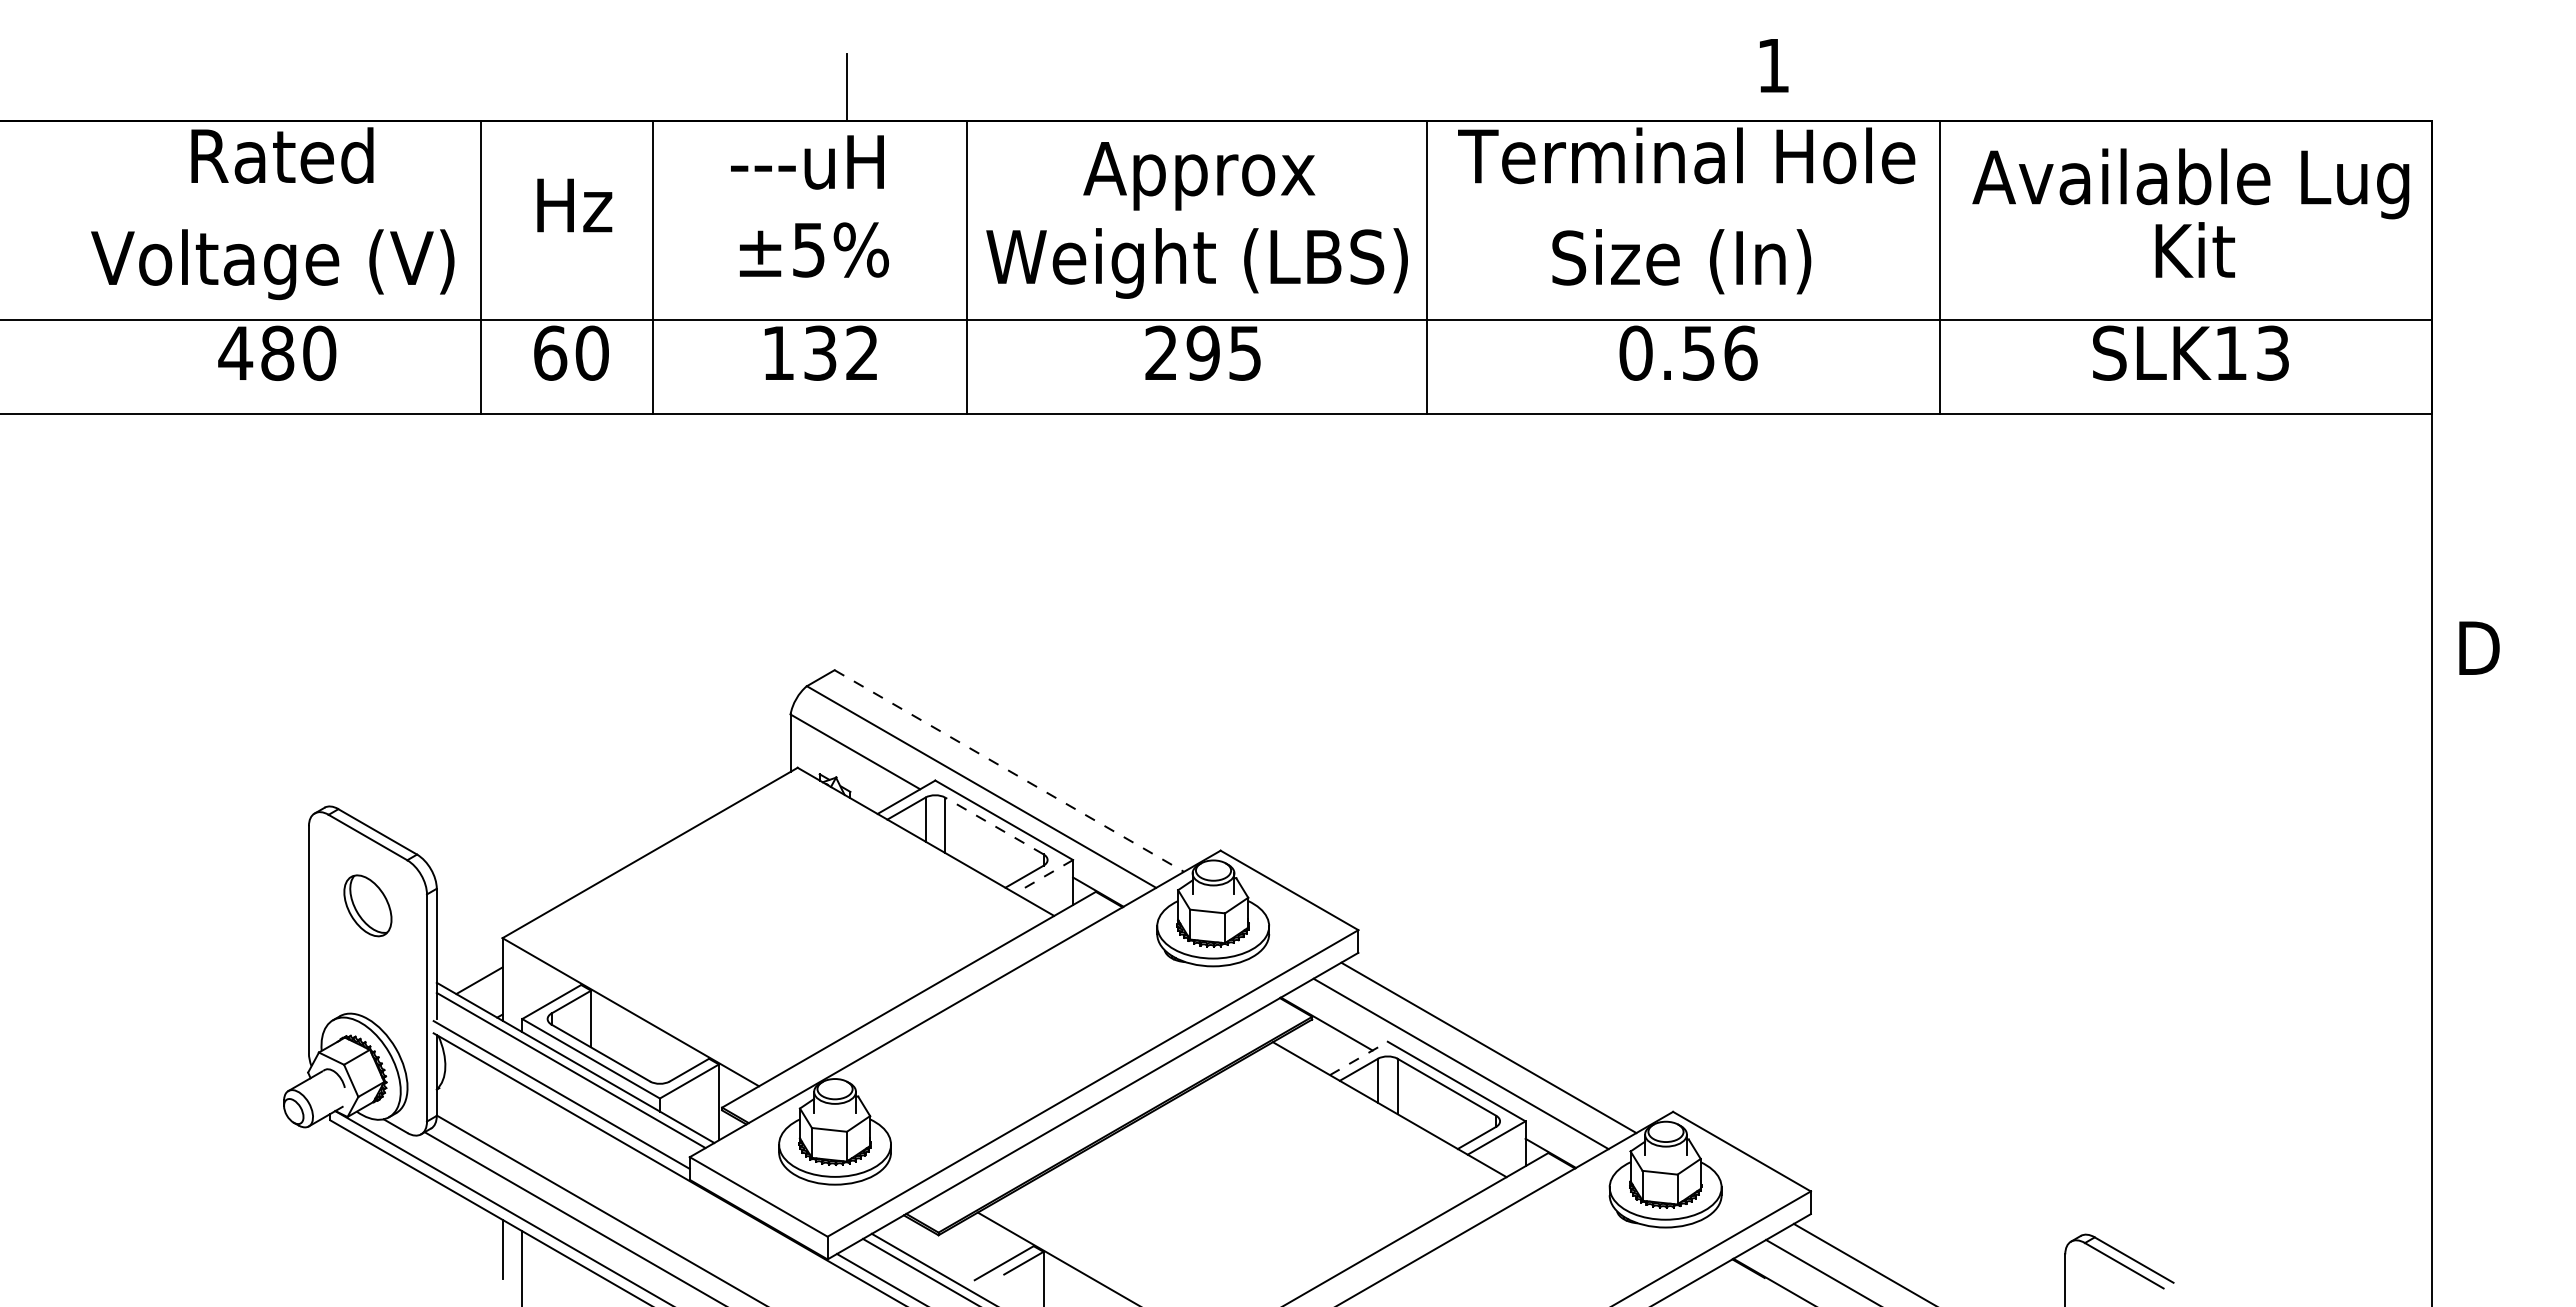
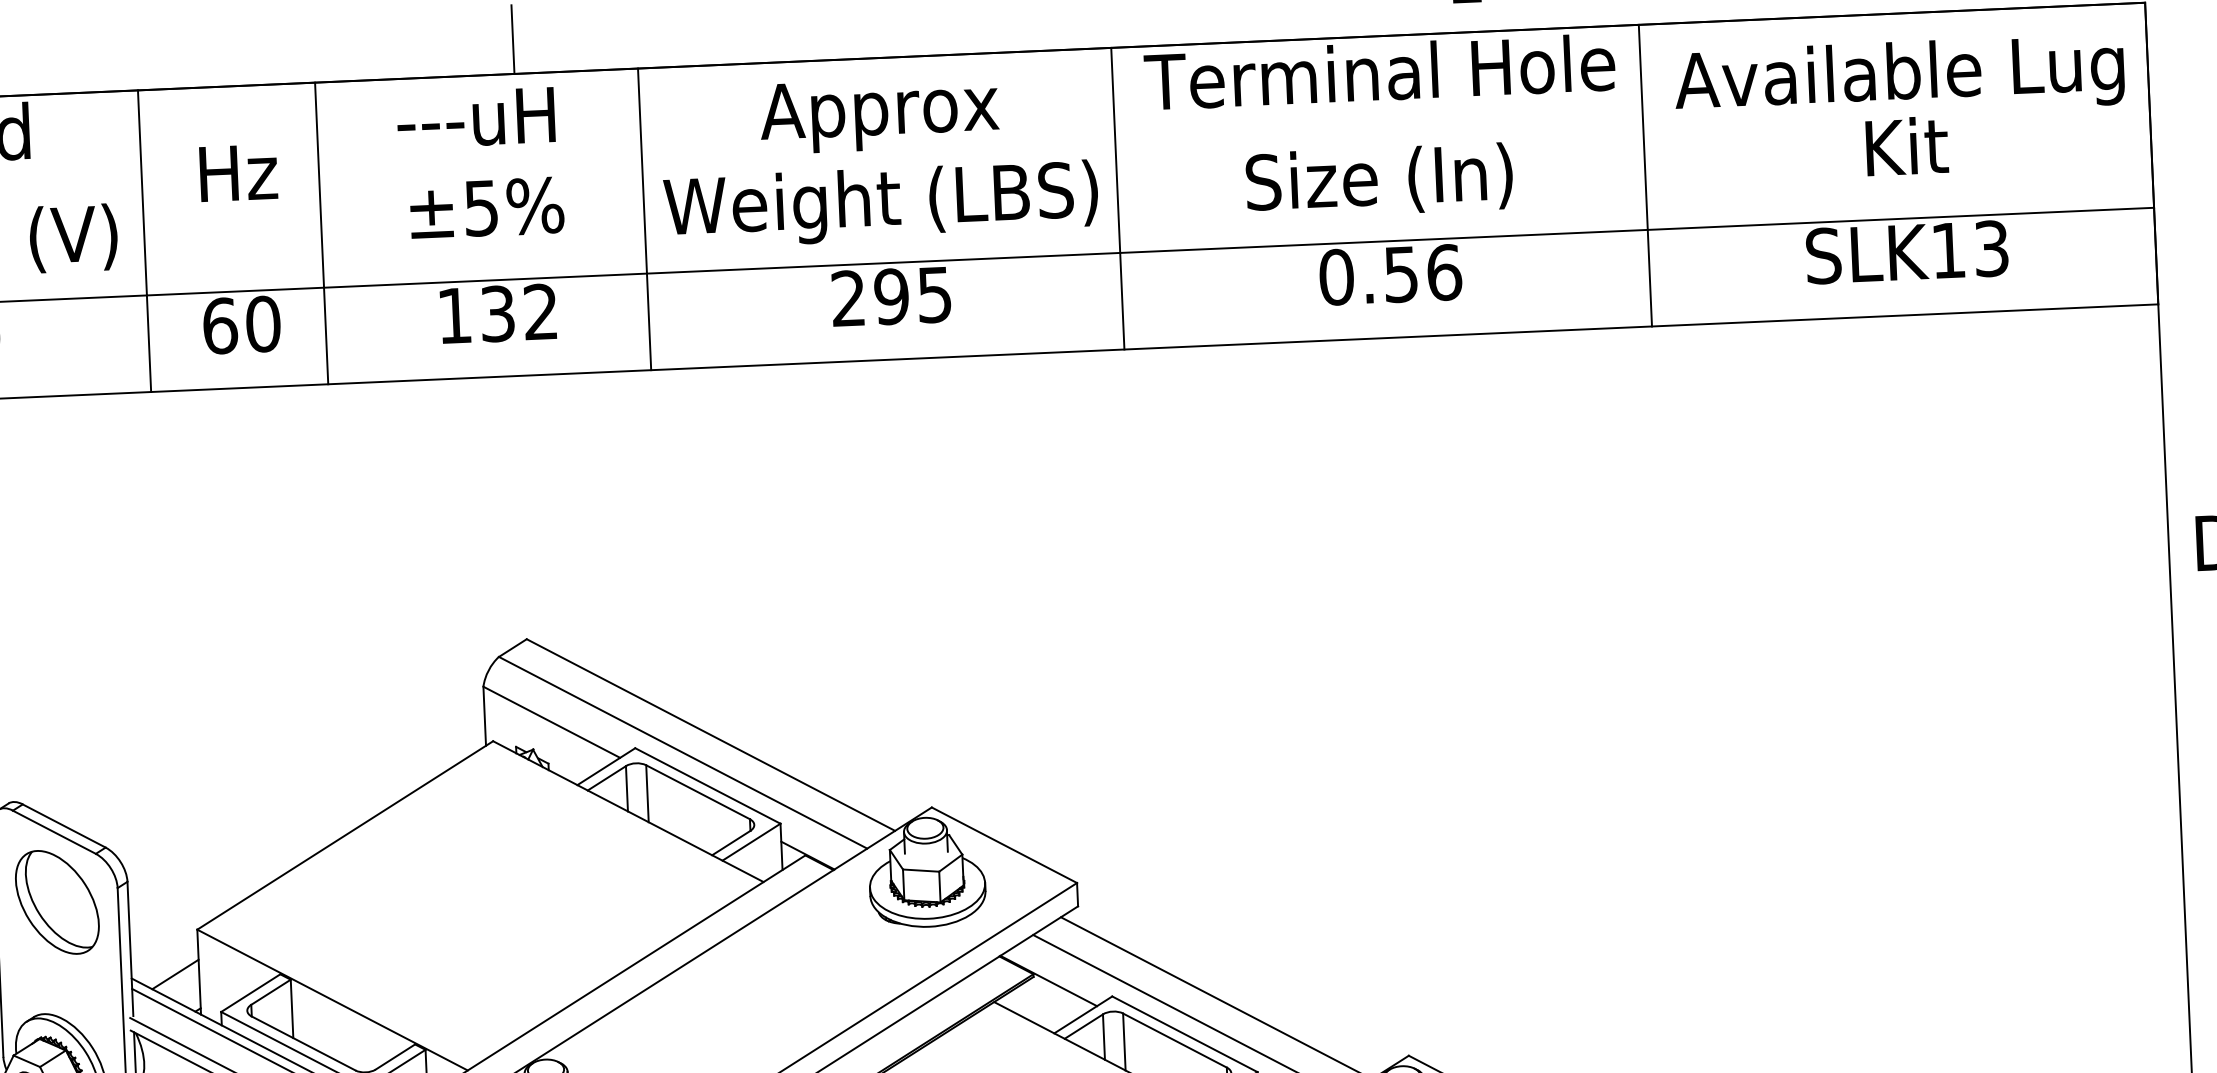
line: (1009, 771) -> (711, 735), dashed -> solid
line: (994, 825) -> (698, 791), dashed -> solid
line: (1043, 876) -> (750, 841), dashed -> solid
part: (367, 905) -> (56, 902), size x1.67
line: (1359, 1058) -> (1083, 1014), dashed -> solid

